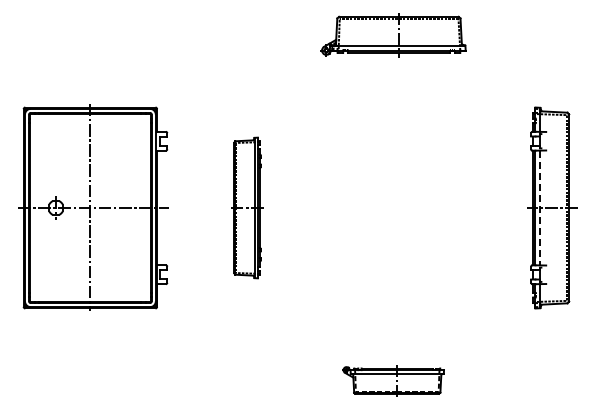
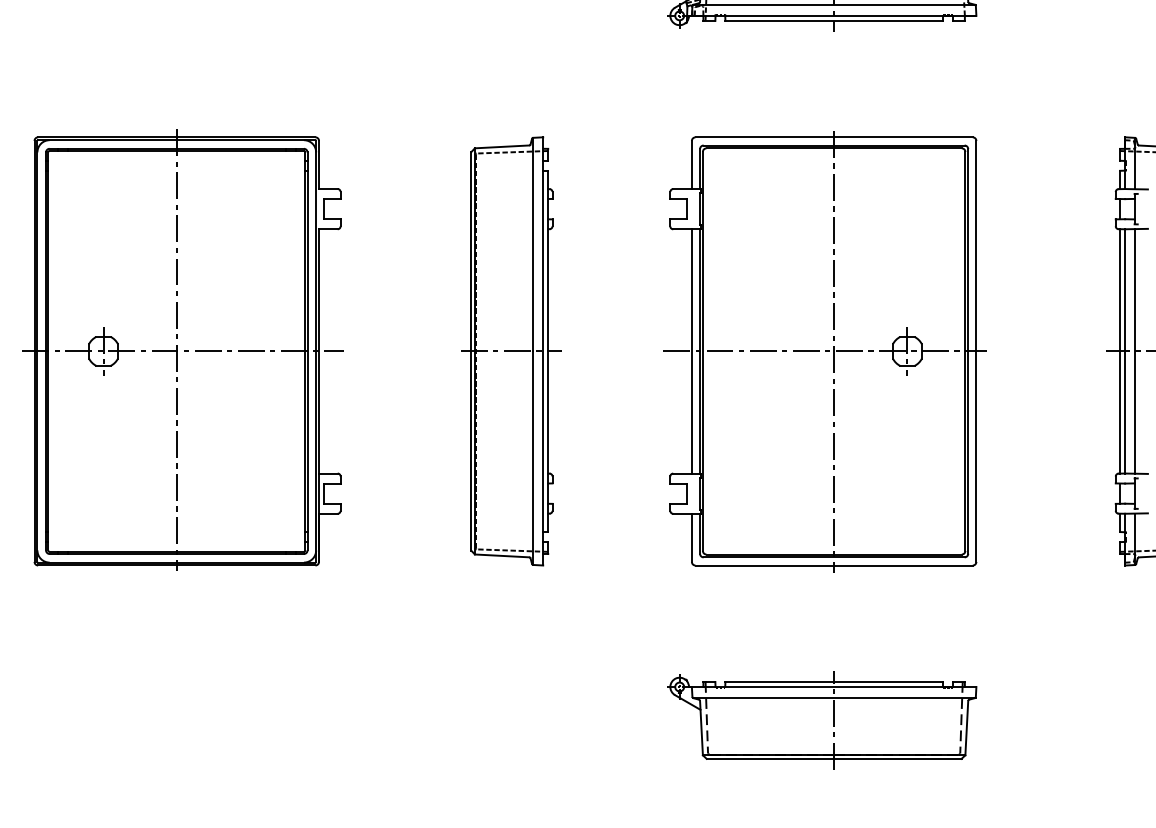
part: (247, 207) -> (511, 350), size x1.43
part: (394, 207) -> (824, 350), added
line: (540, 208) -> (1135, 352), dashed -> solid
part: (393, 380) -> (822, 718), size x1.43

